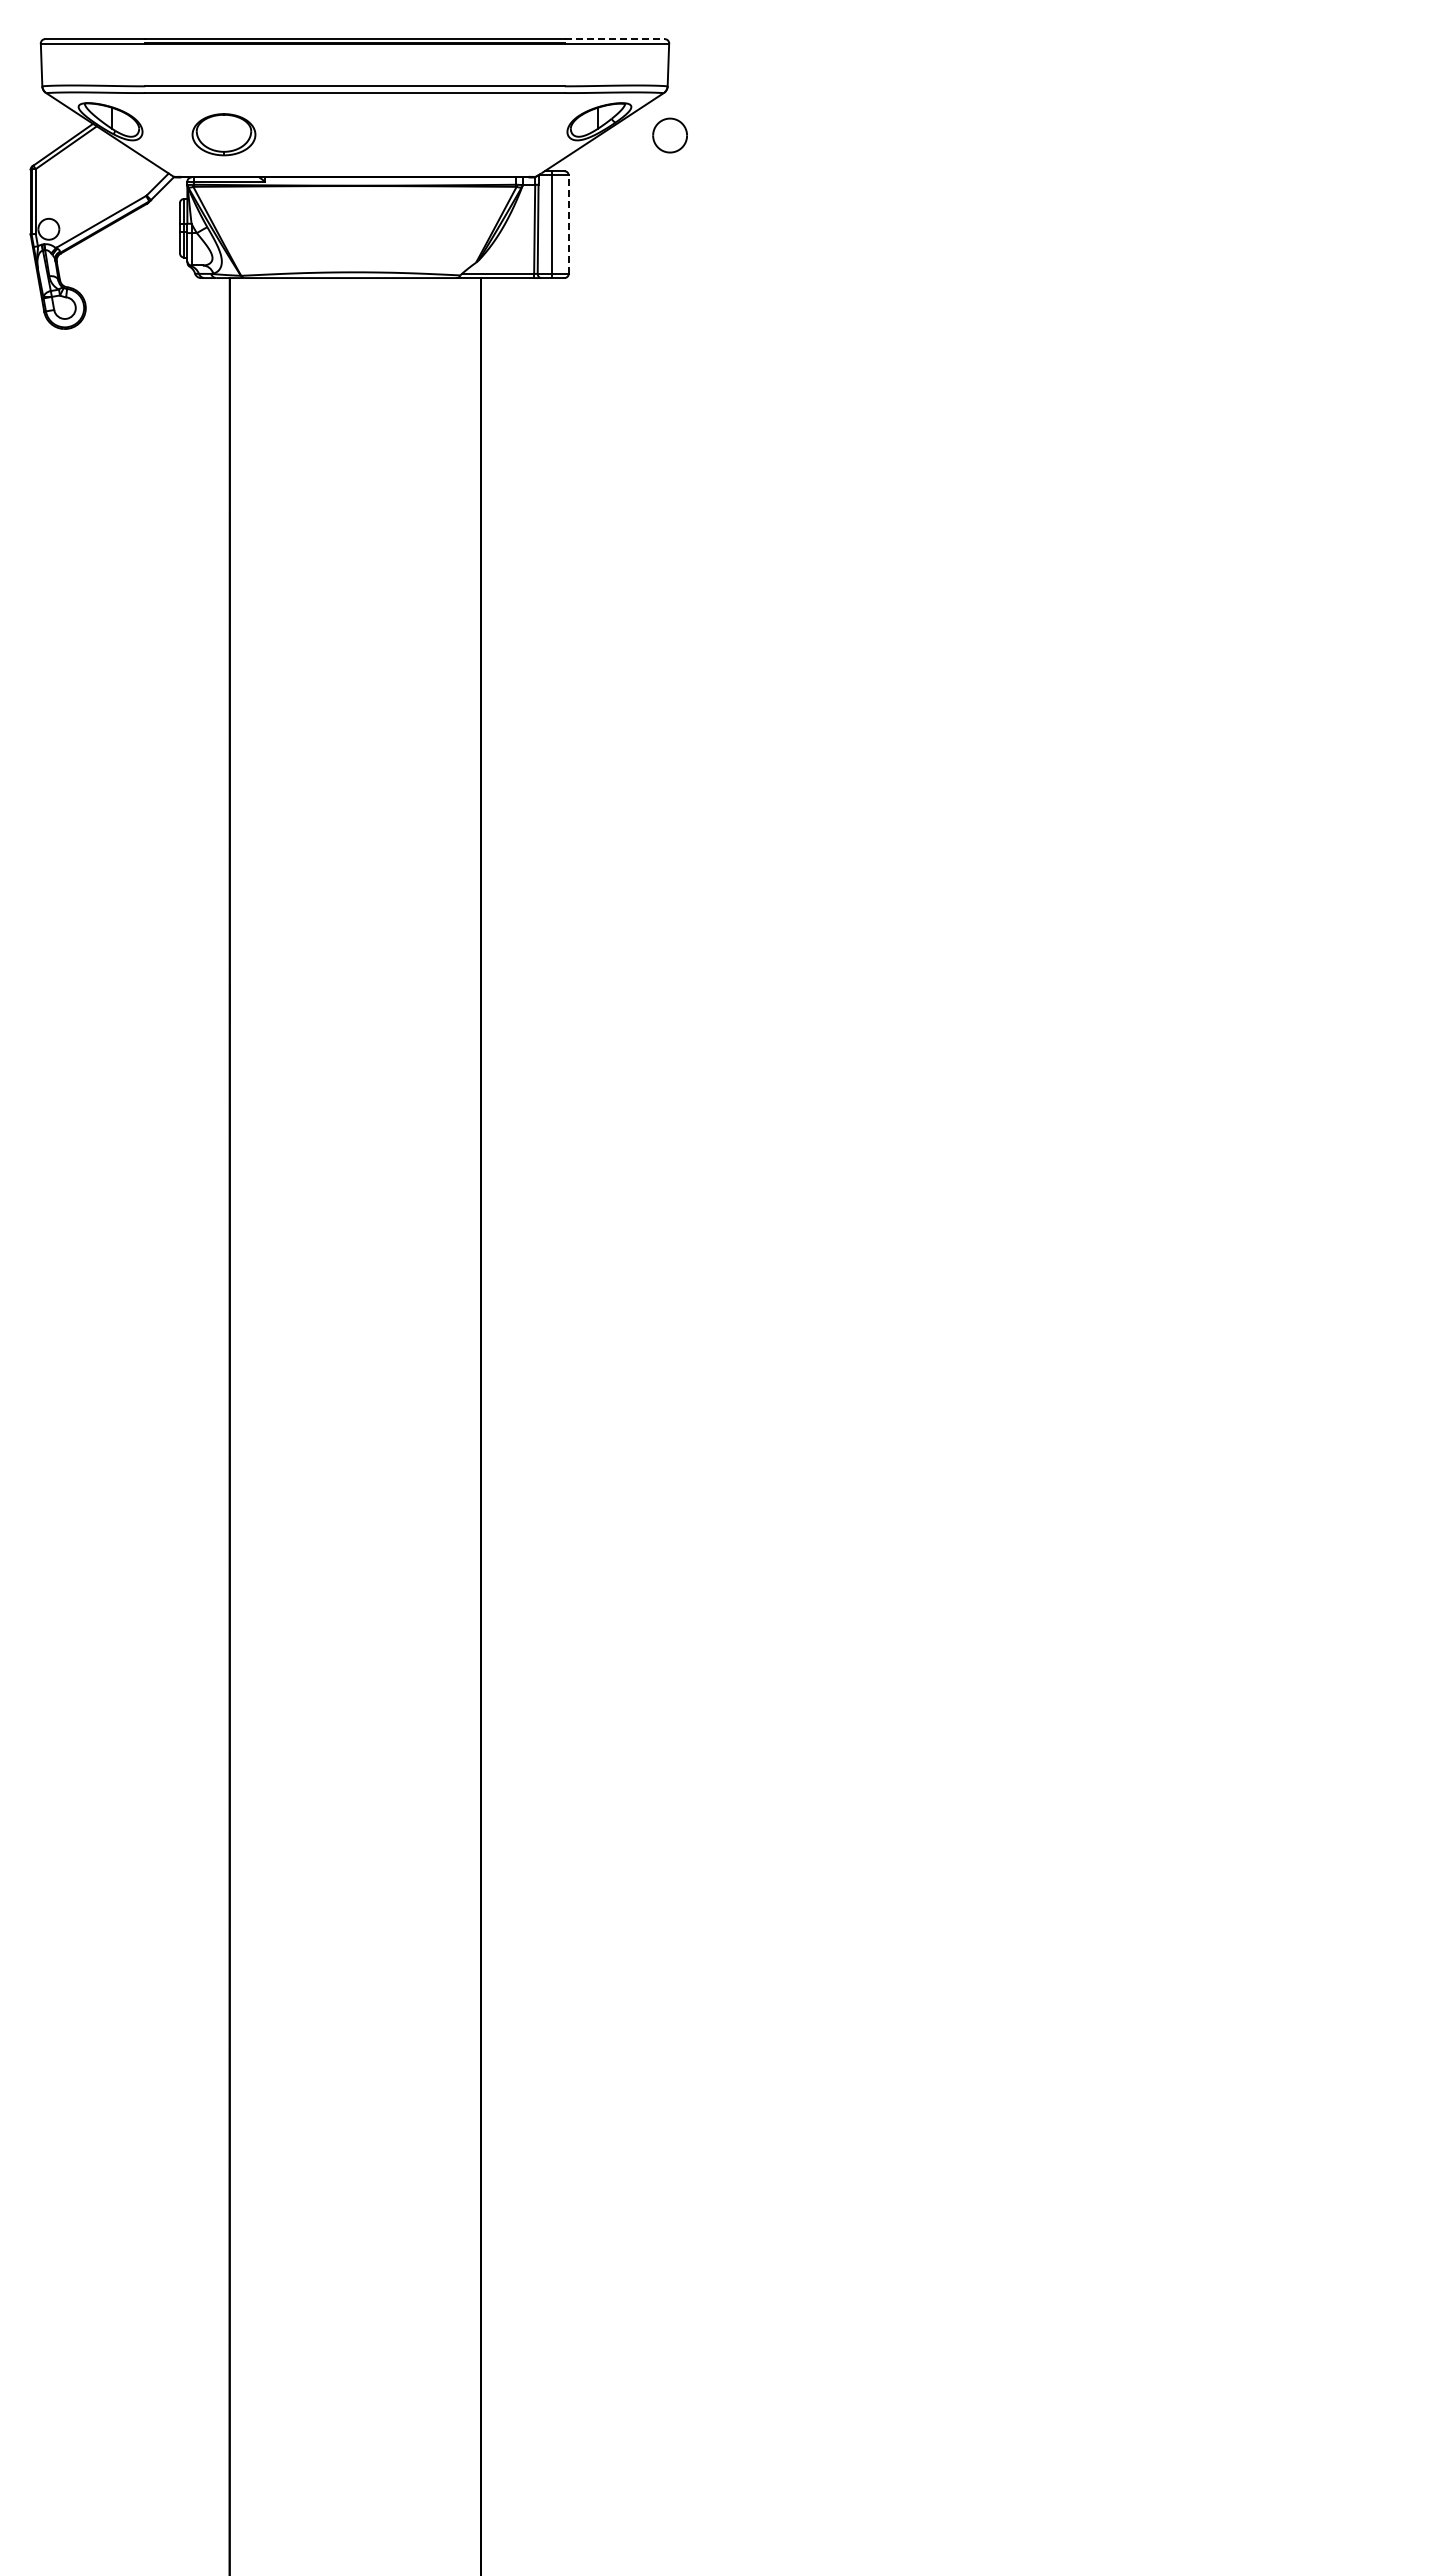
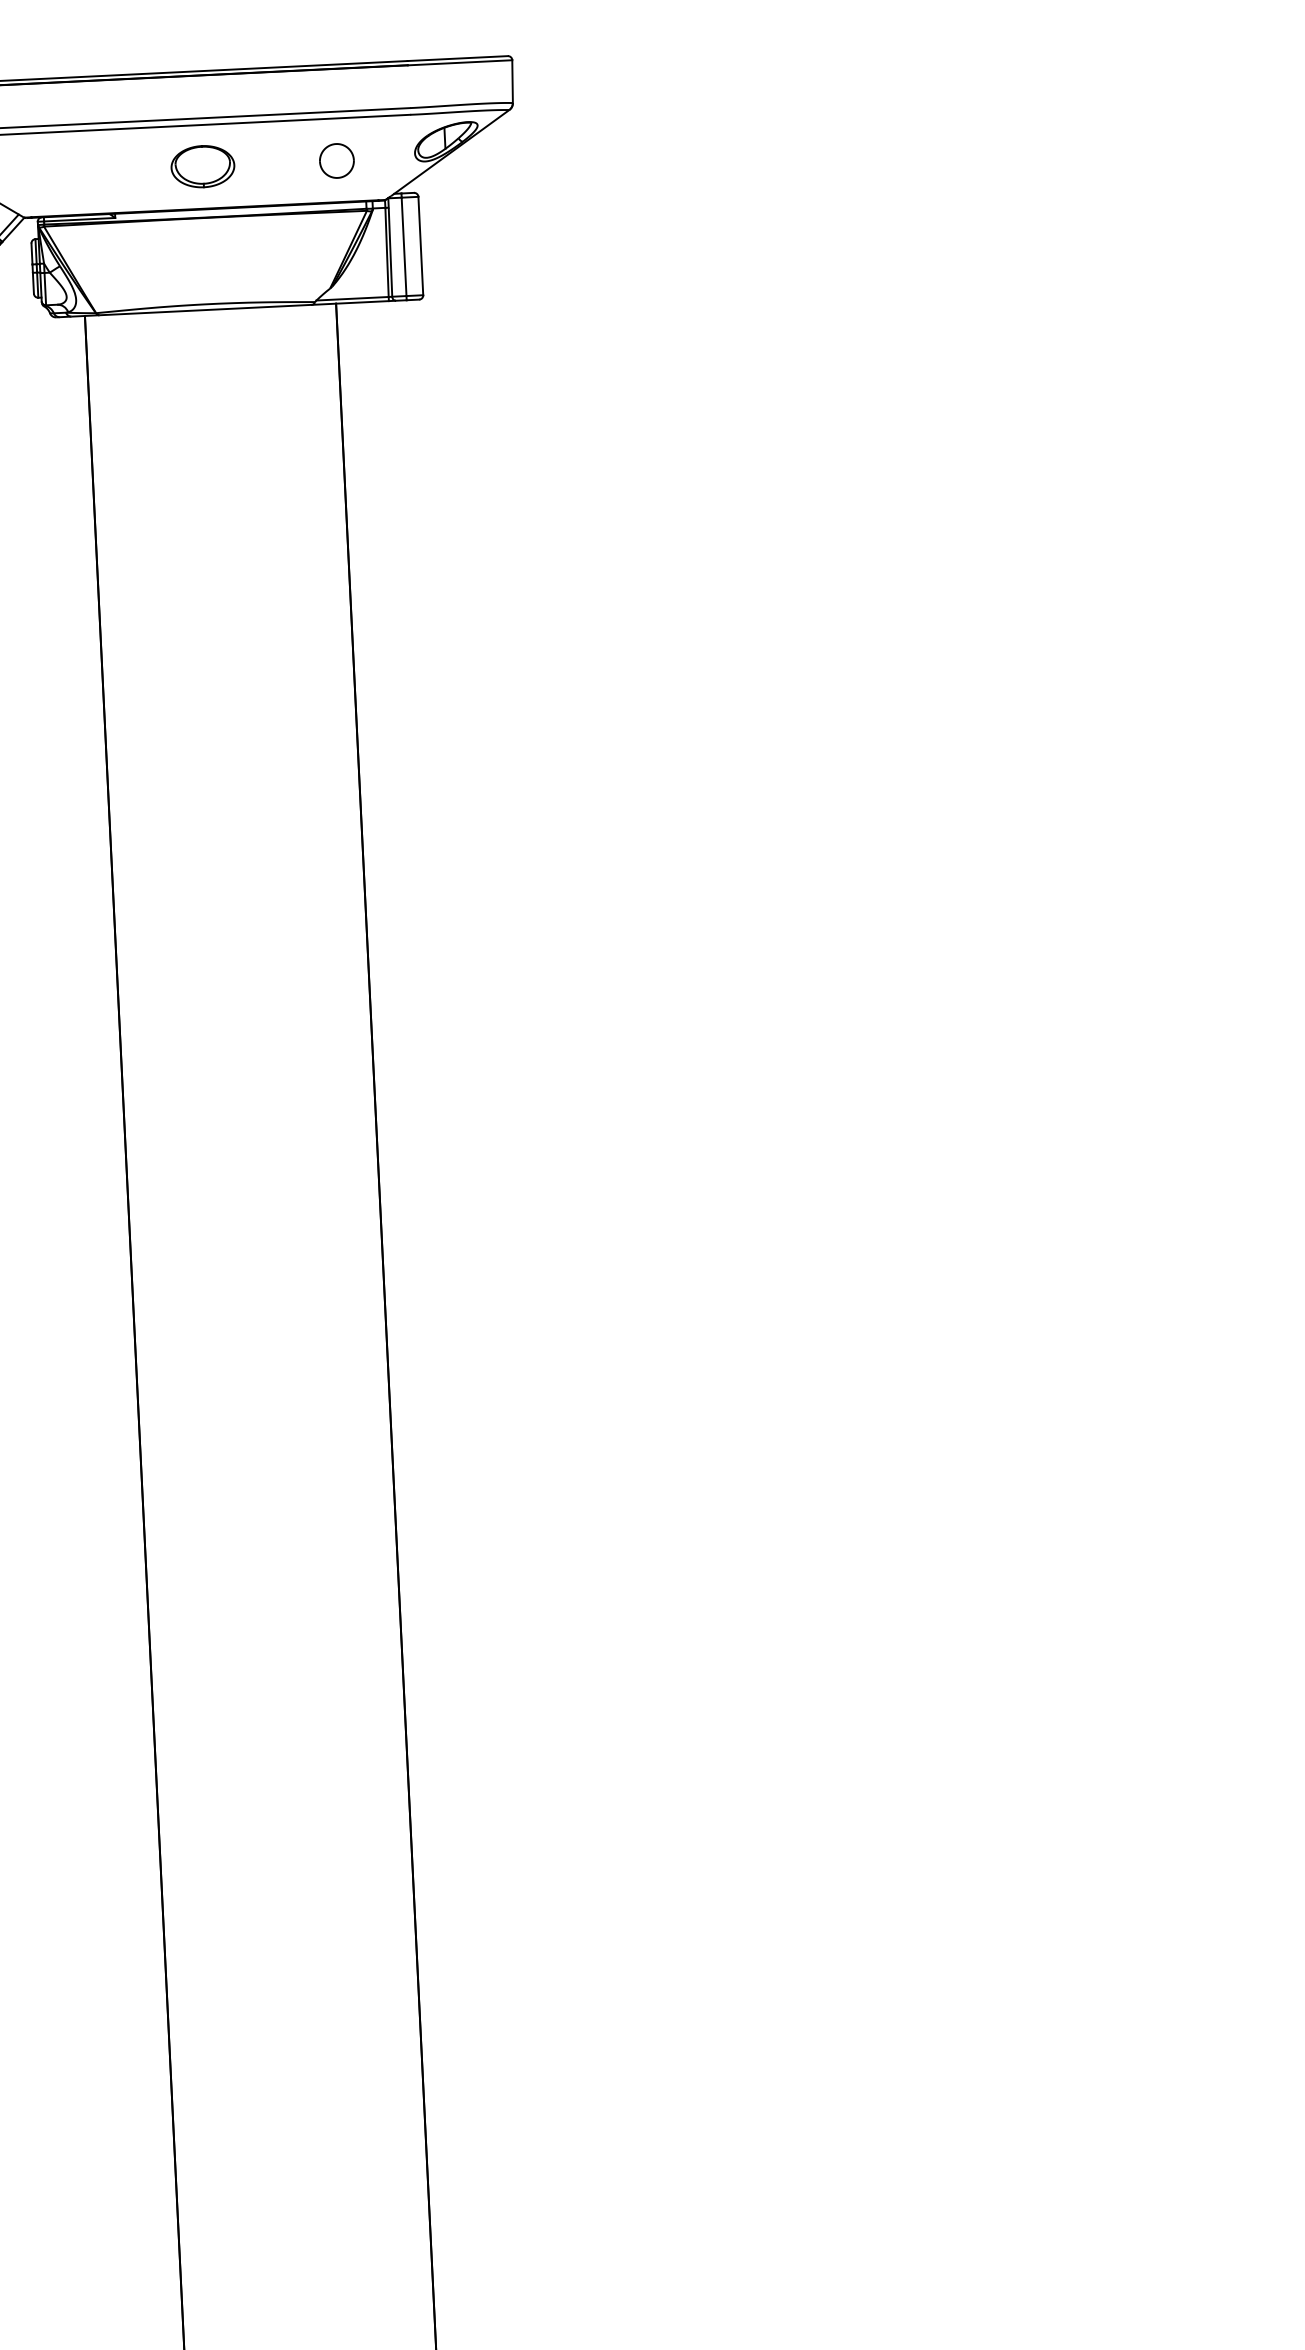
line: (615, 39) -> (458, 58), dashed -> solid
part: (223, 134) -> (202, 166), moved
part: (669, 135) -> (336, 160), moved
line: (568, 224) -> (420, 245), dashed -> solid

